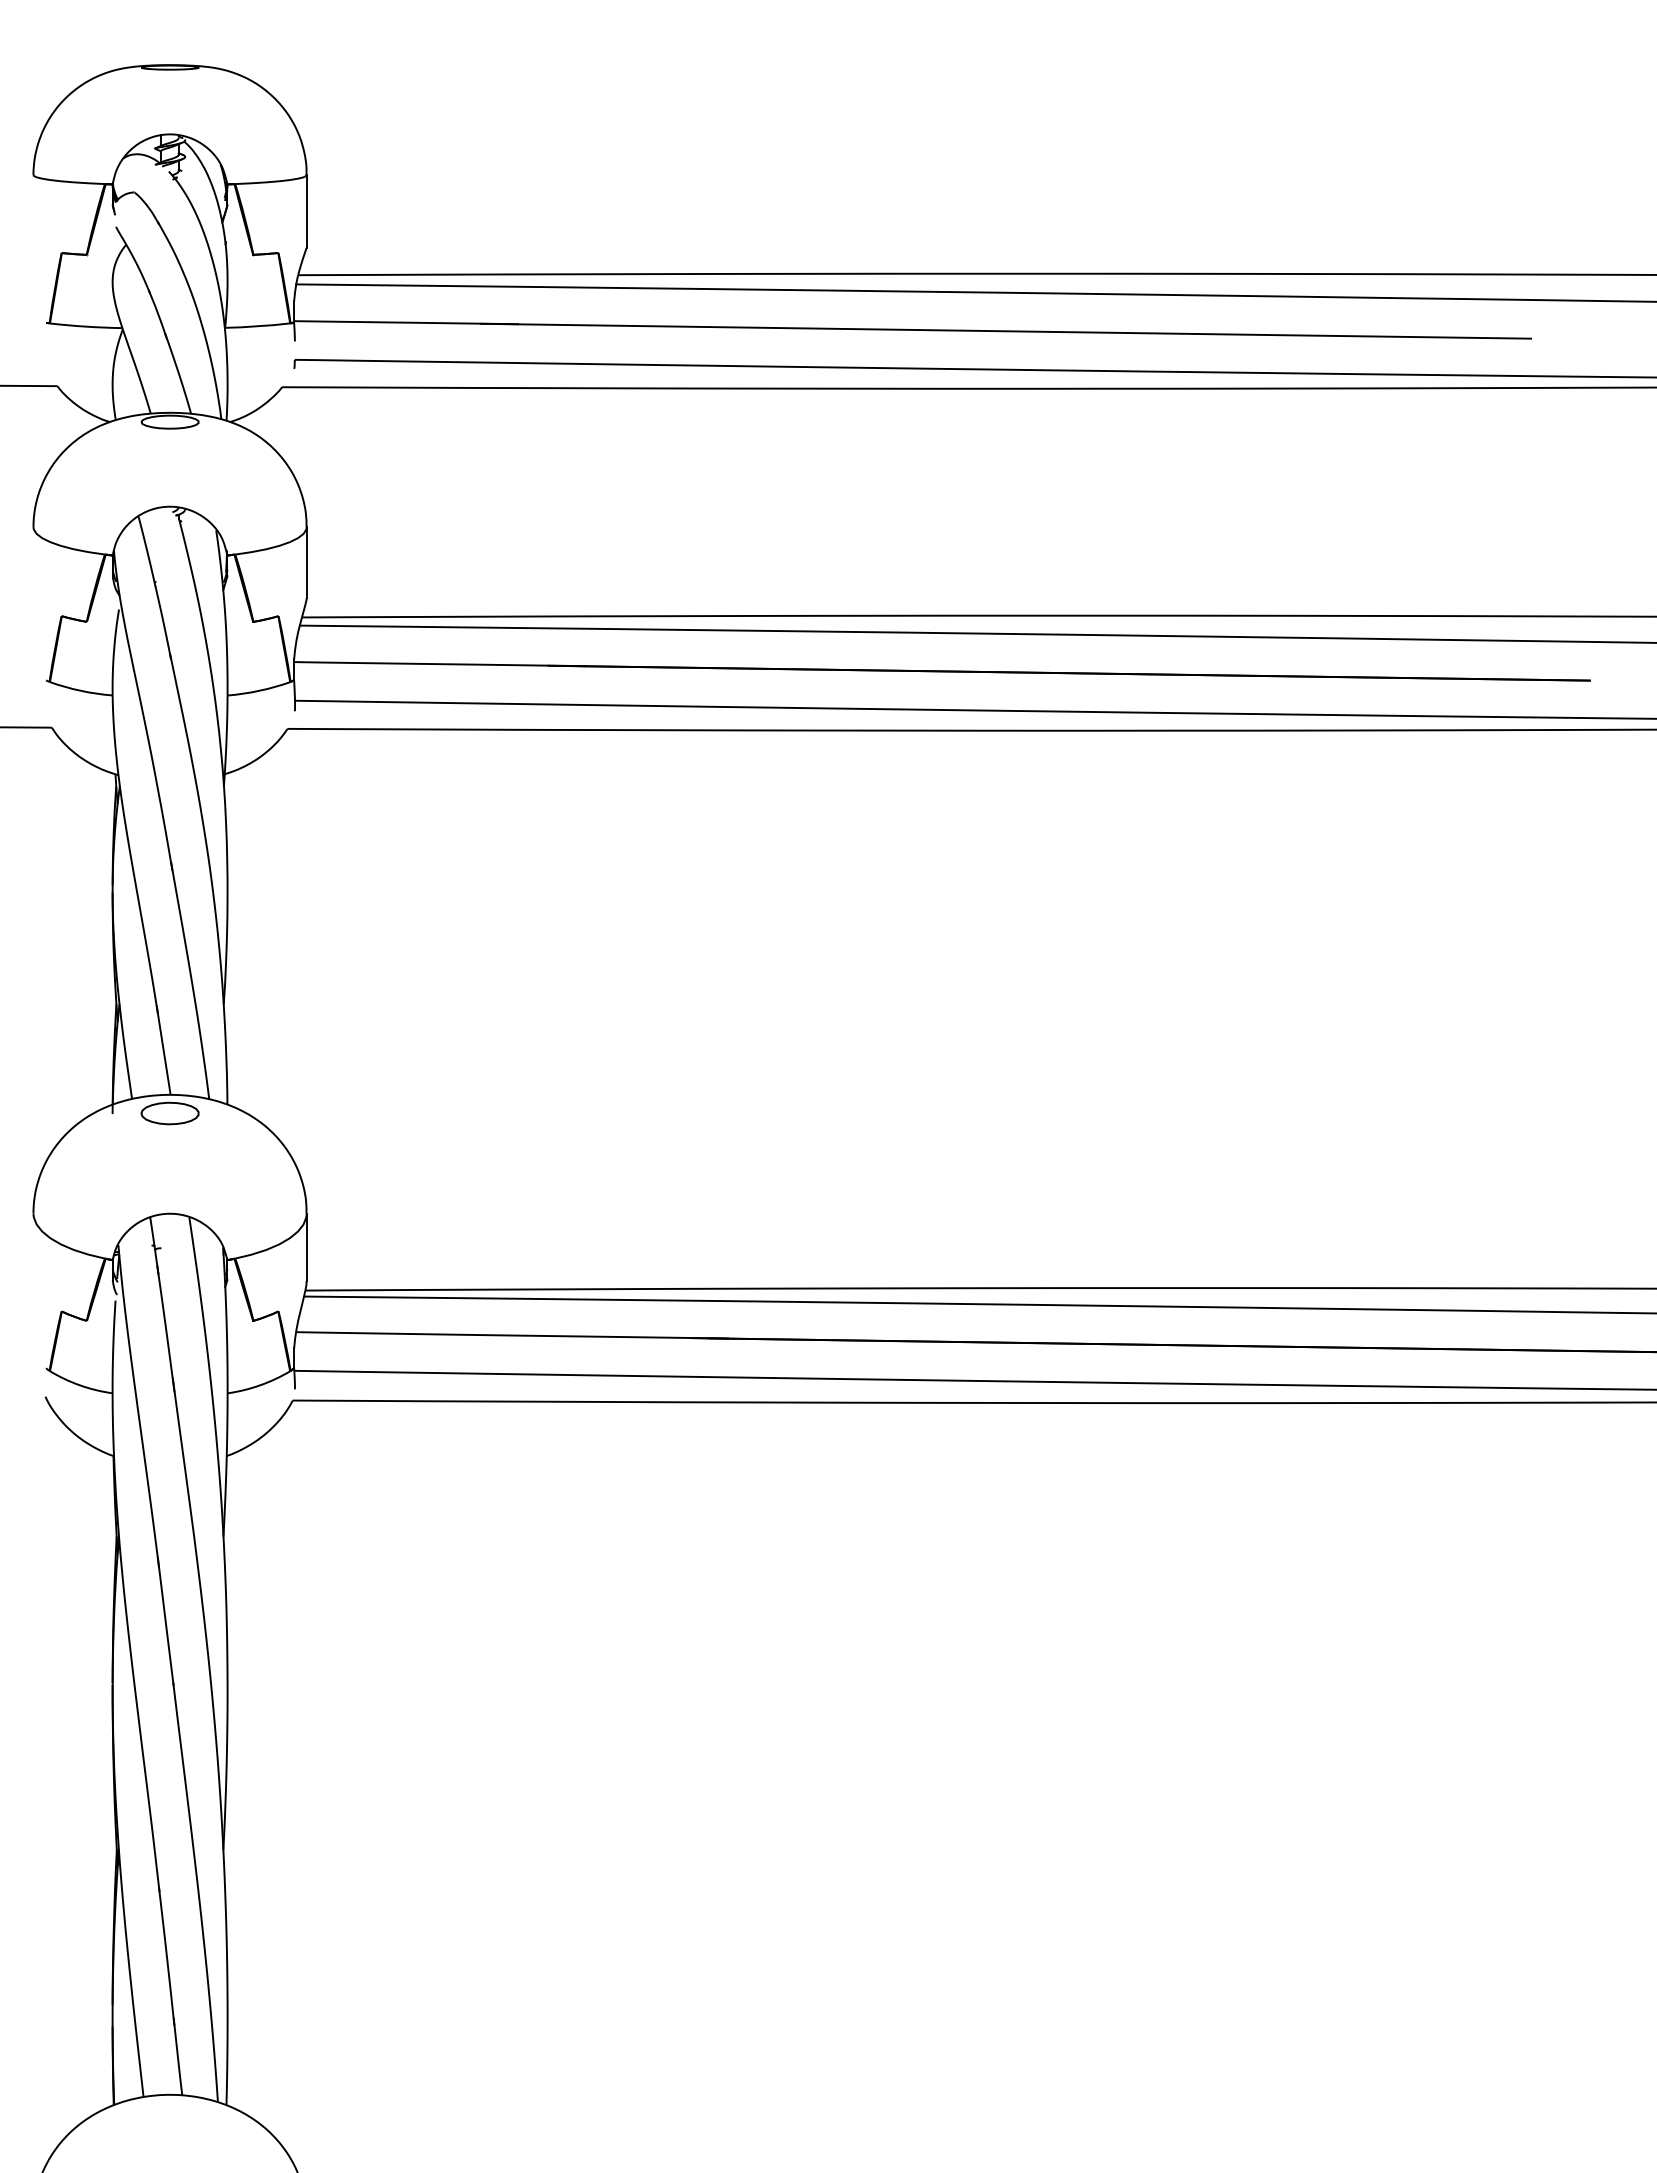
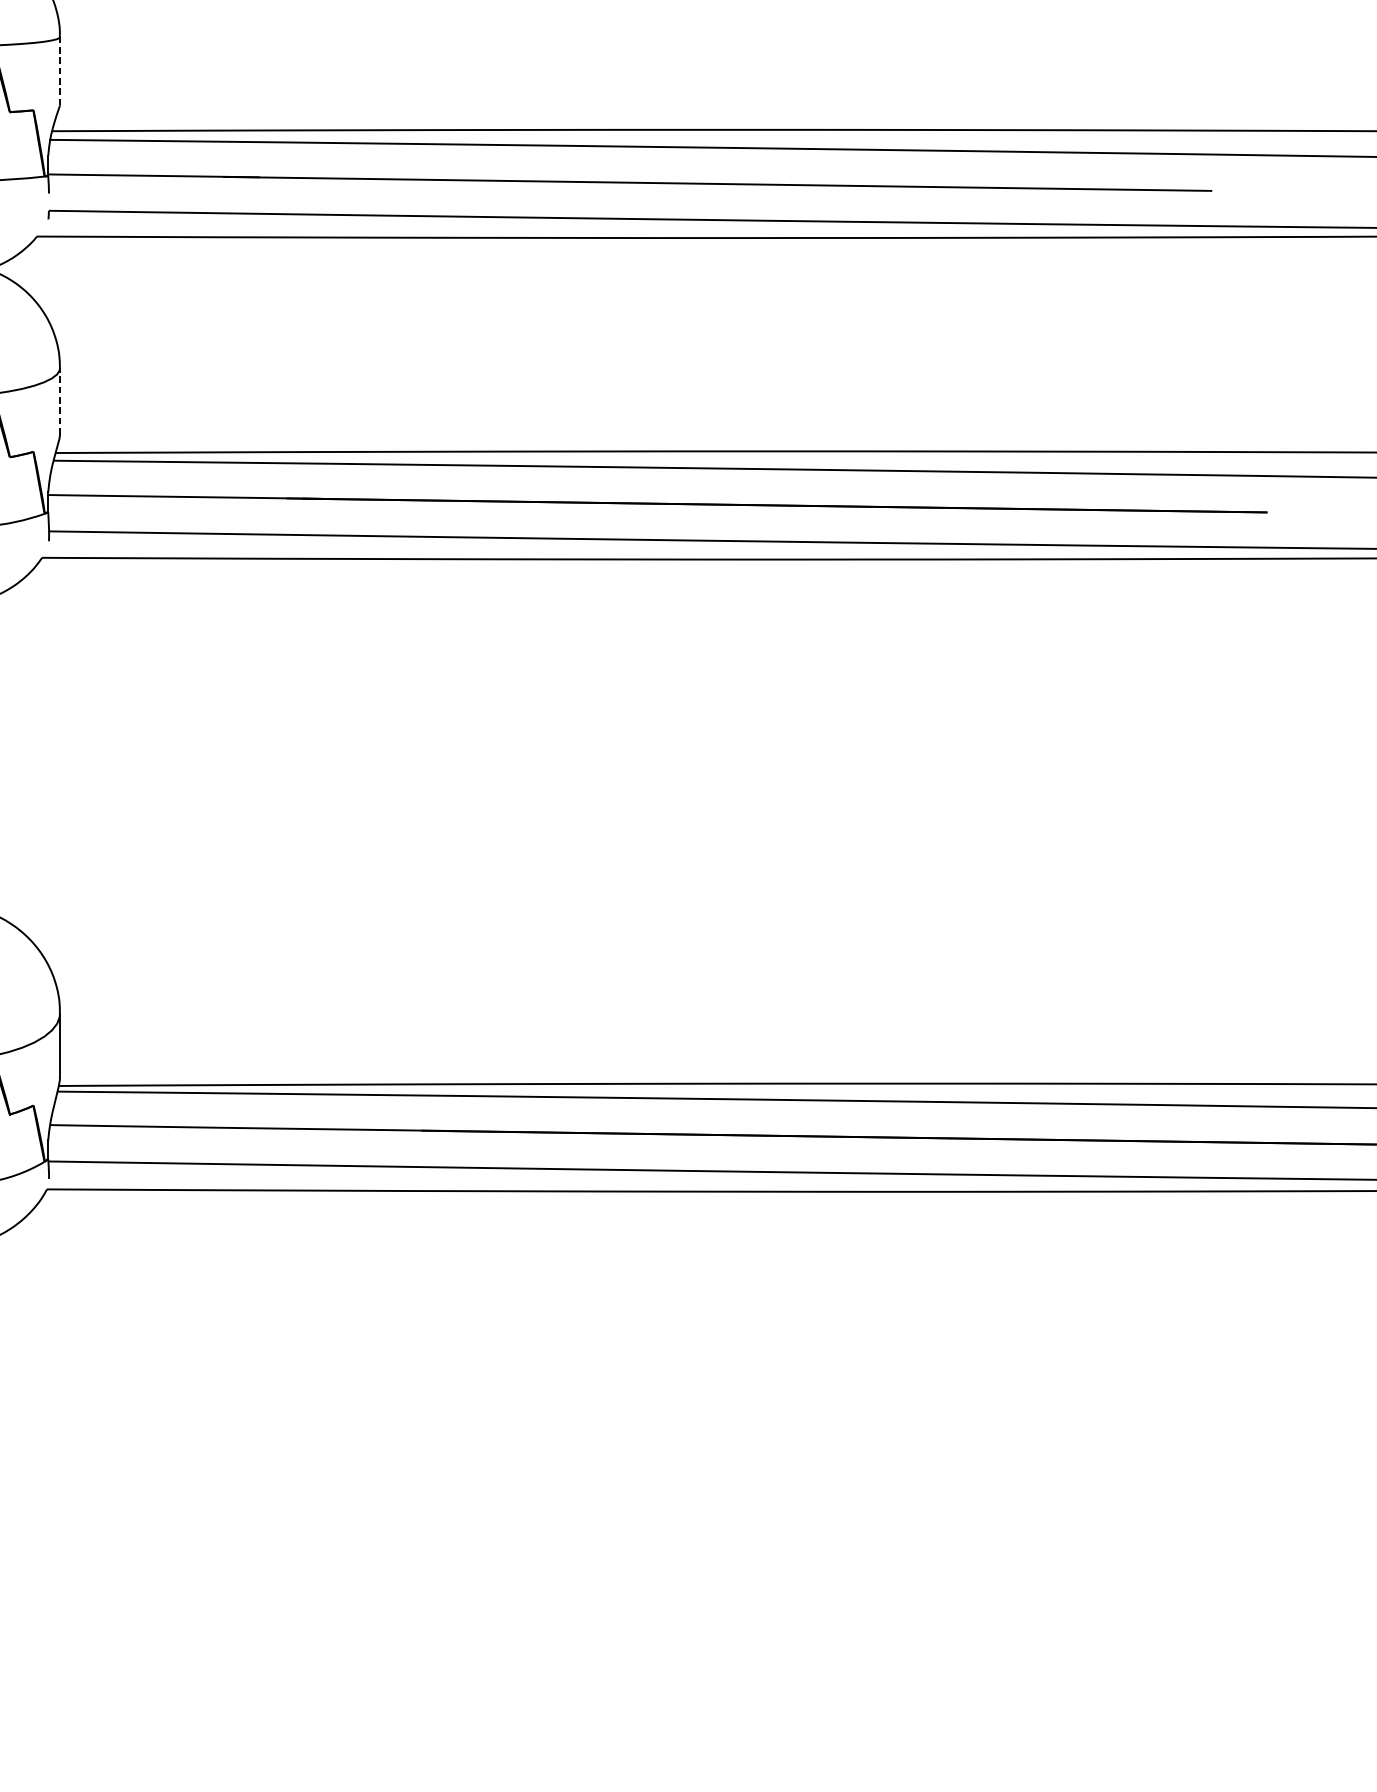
line: (306, 210) -> (59, 70), solid -> dashed
line: (306, 562) -> (59, 401), solid -> dashed

